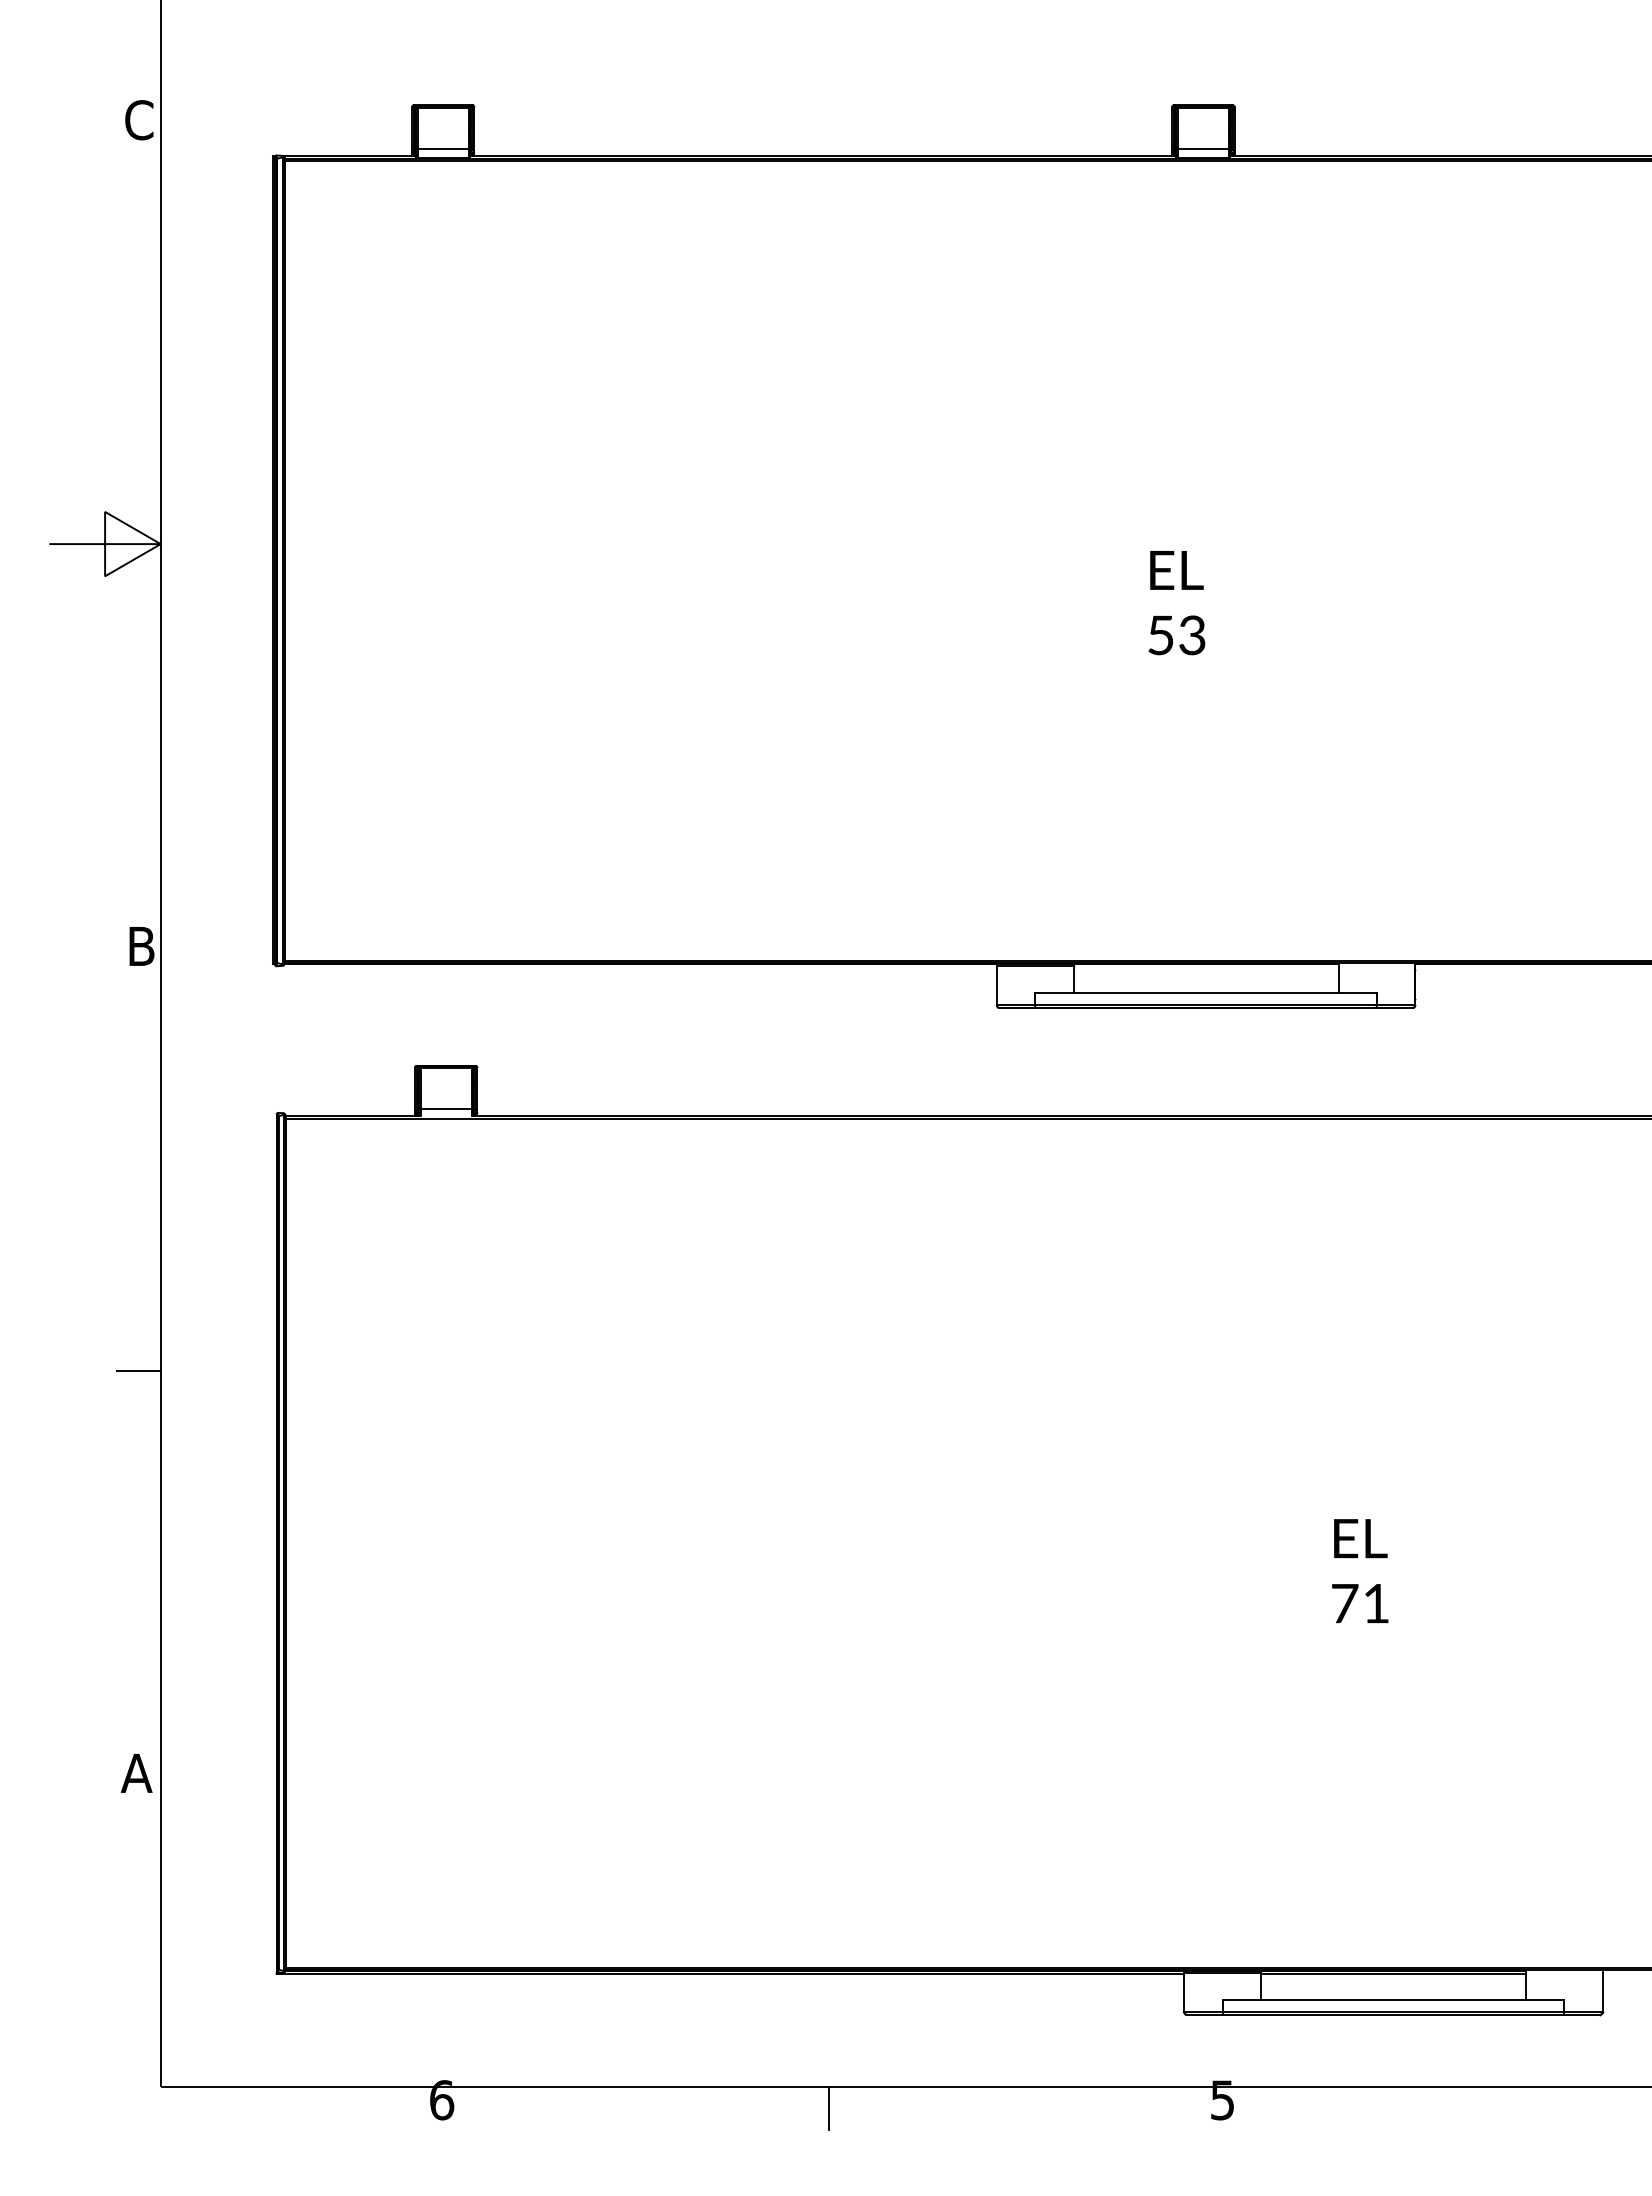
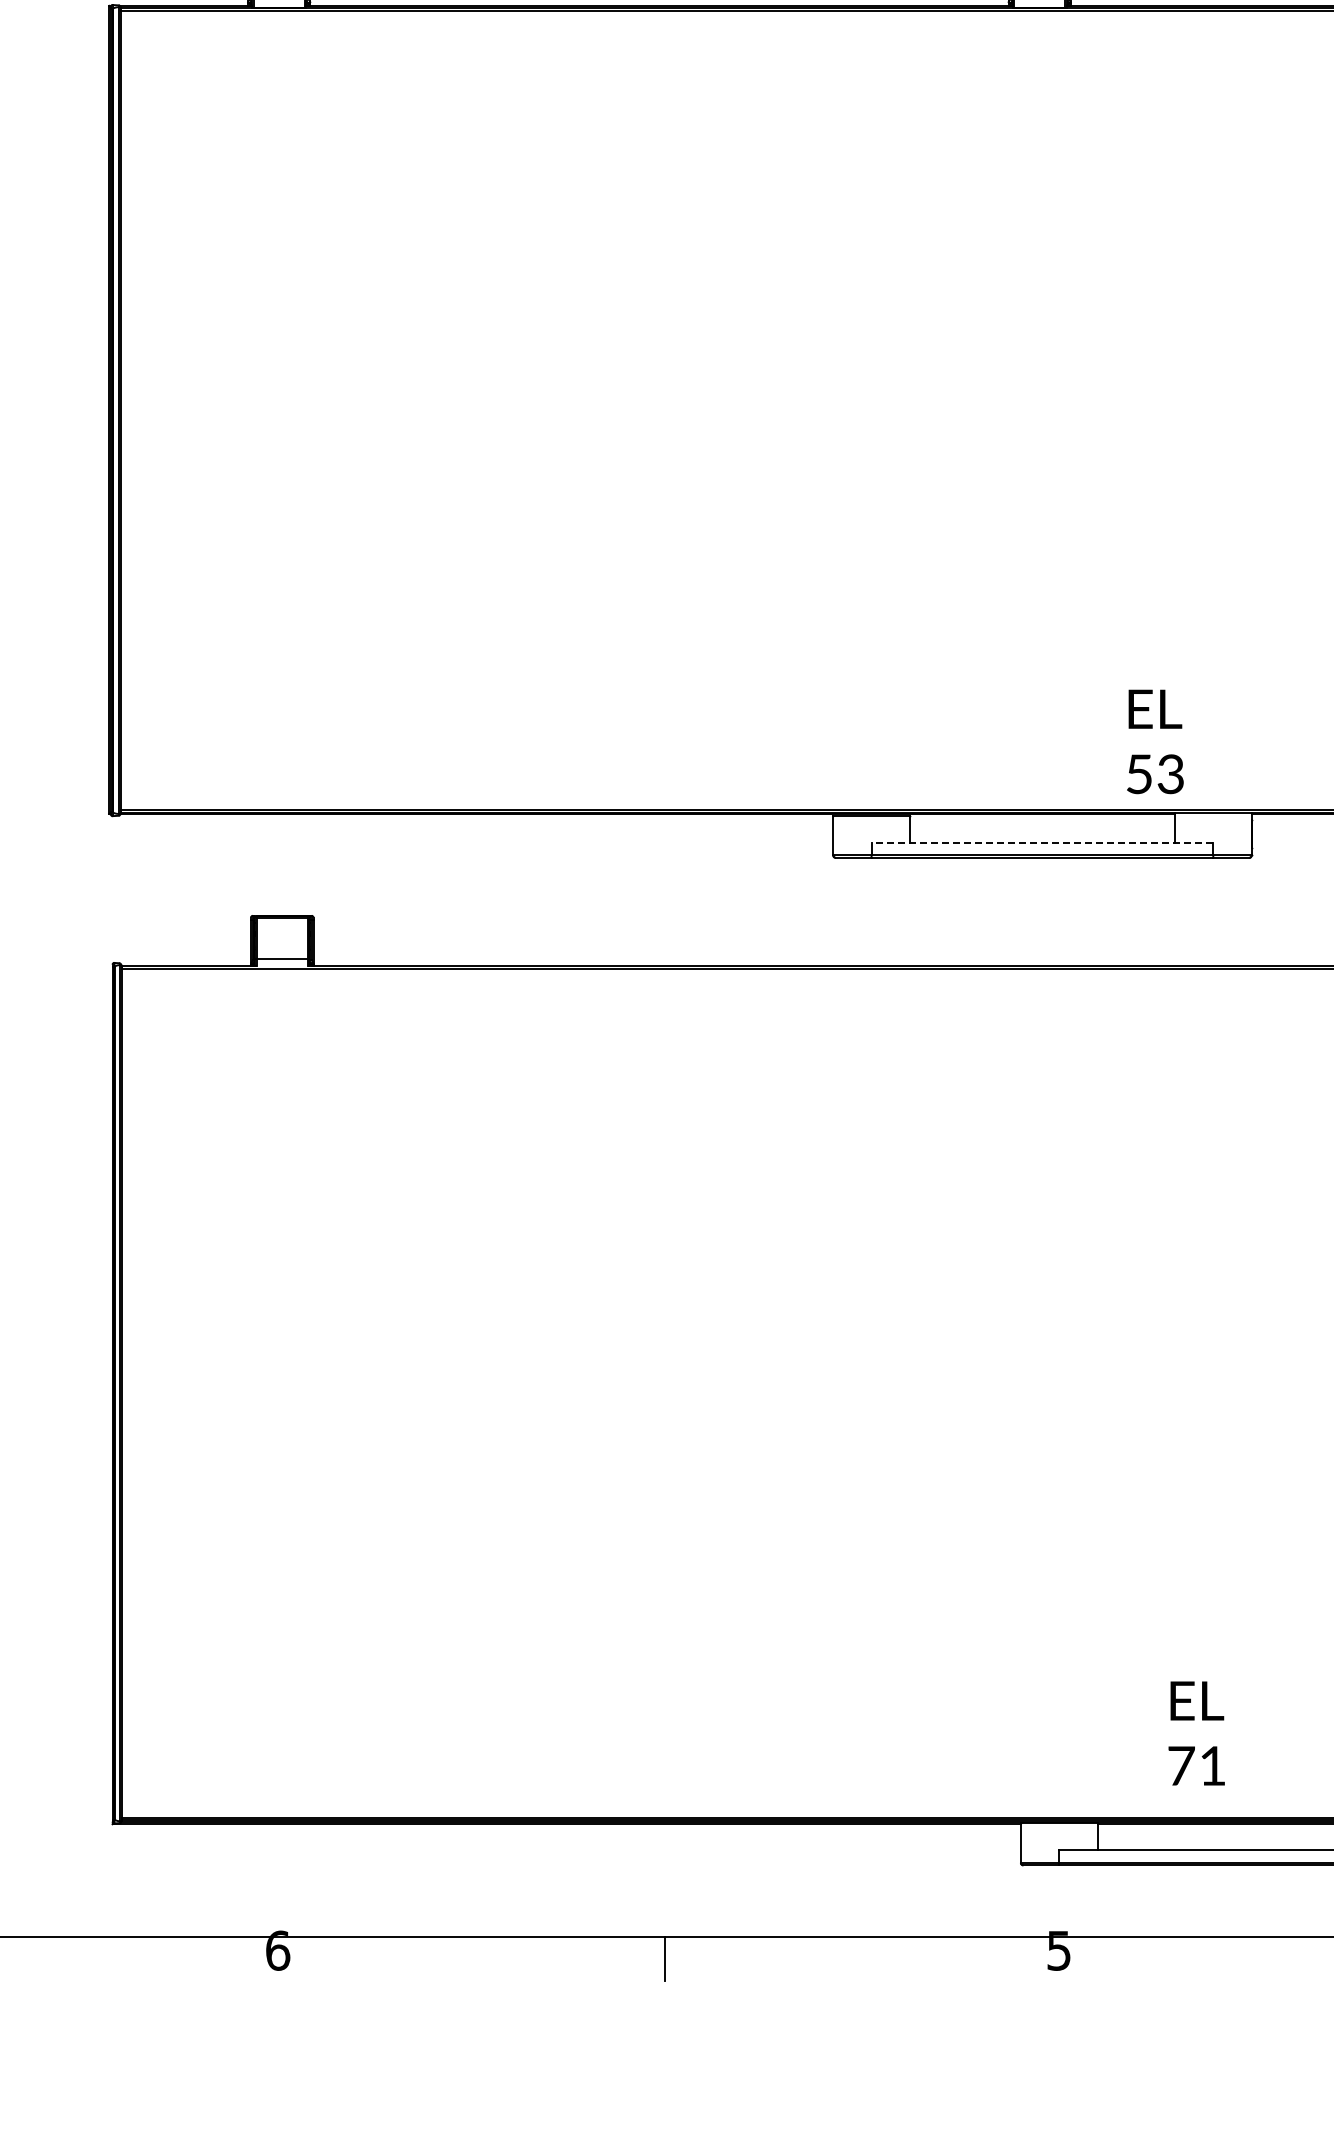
text: (1176, 603) -> (1154, 742), moved
line: (1206, 993) -> (1042, 843), solid -> dashed
text: (1360, 1570) -> (1197, 1732), moved

